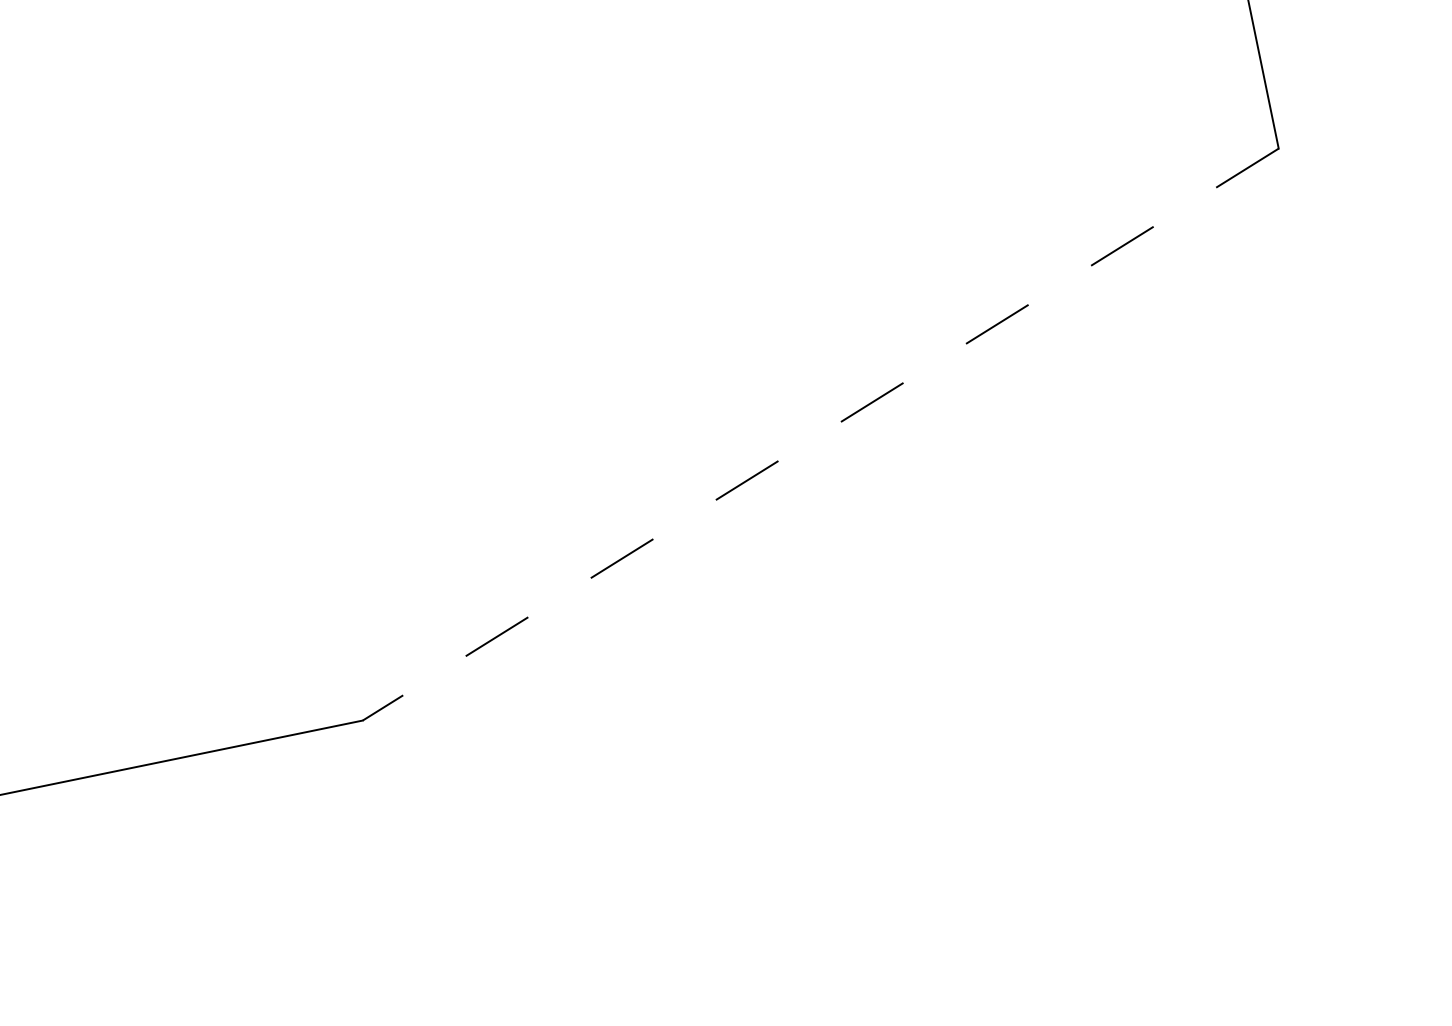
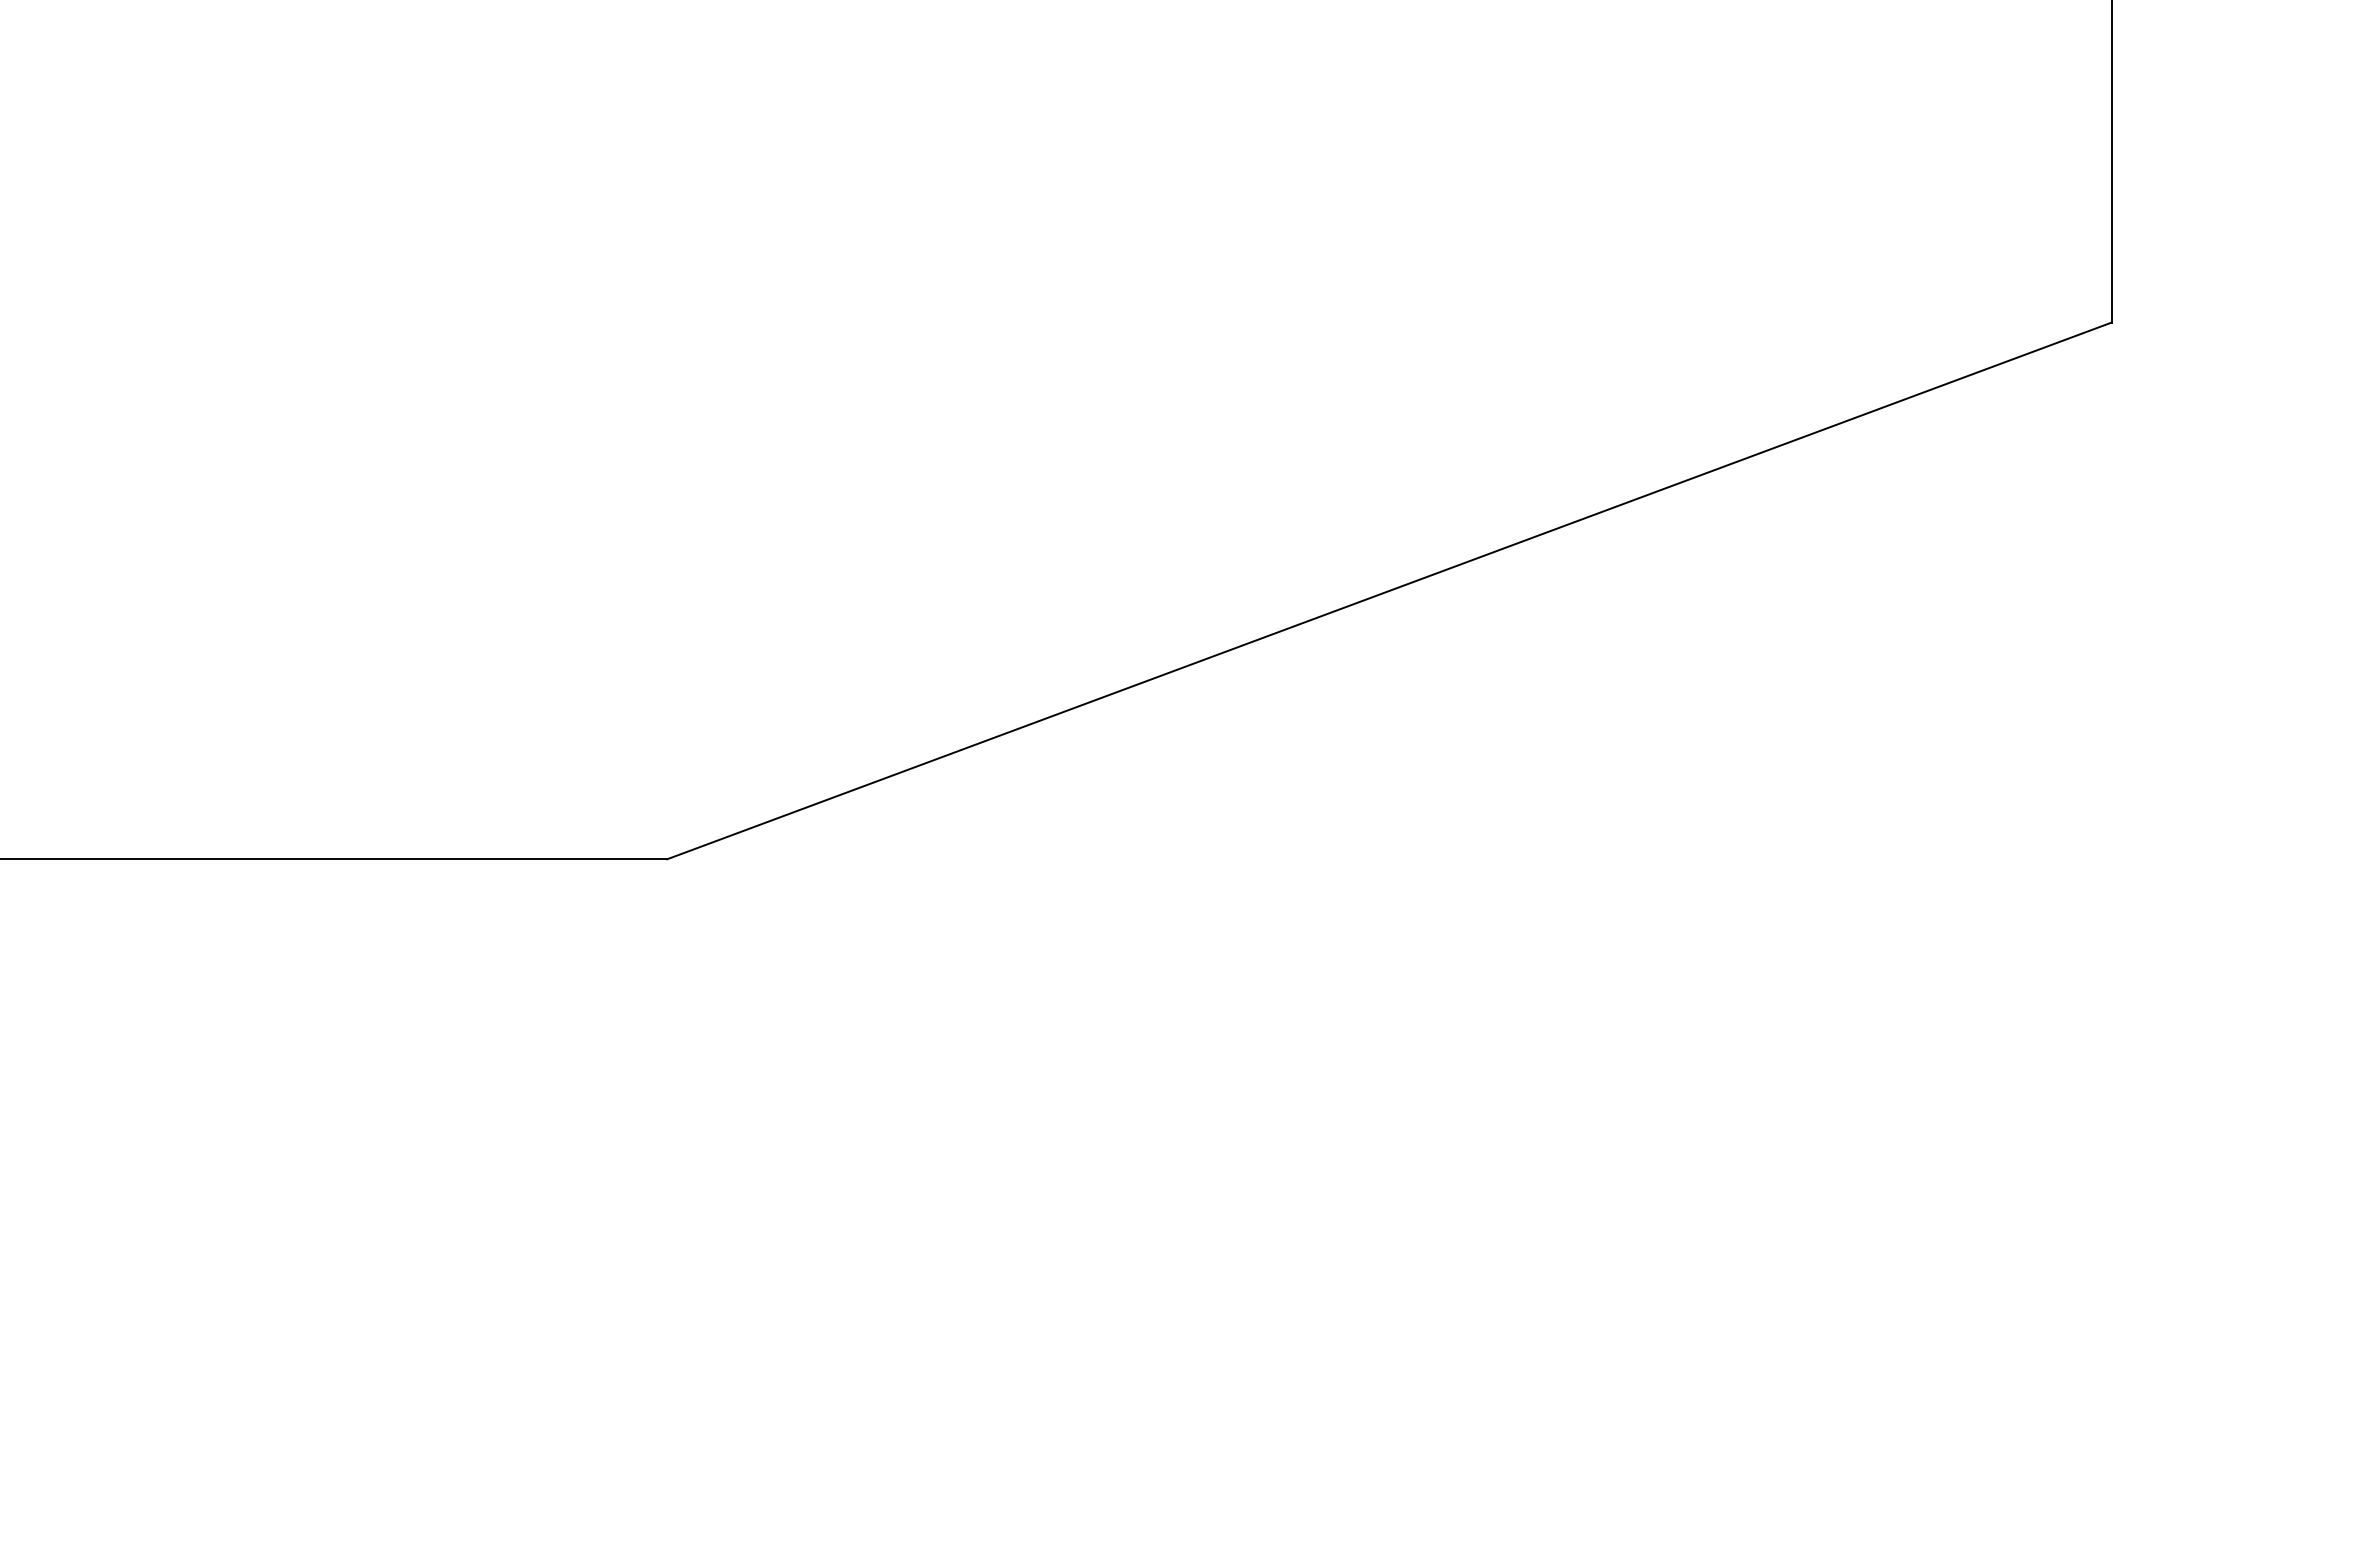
line: (820, 435) -> (1388, 591), dashed -> solid

